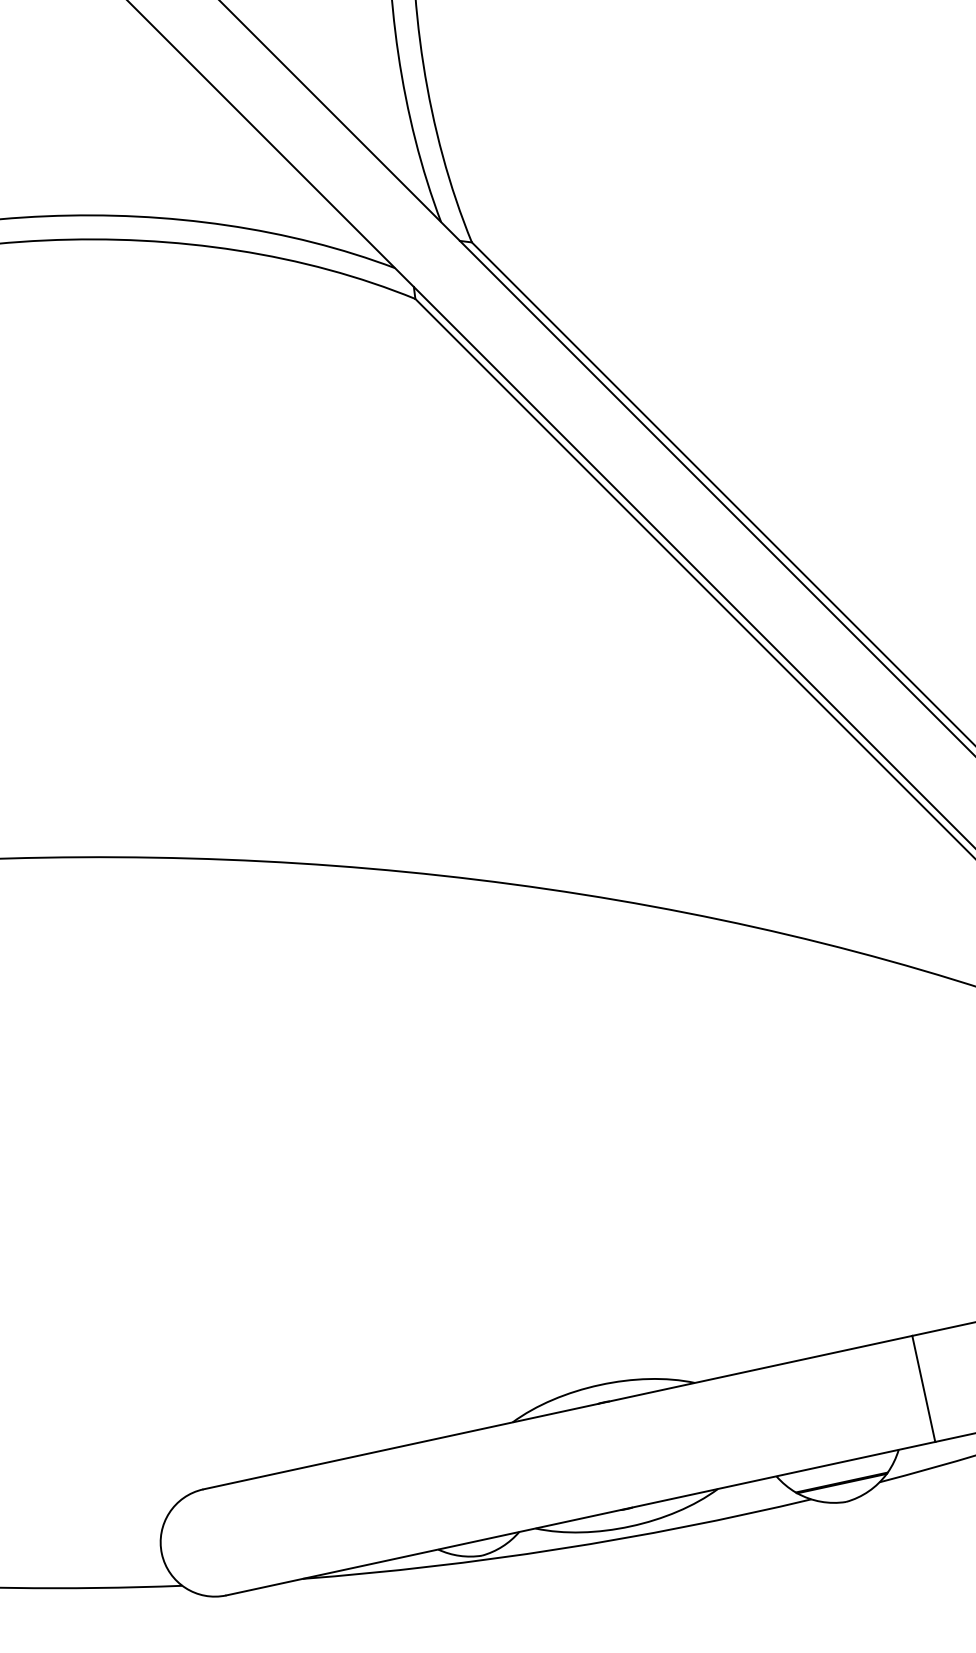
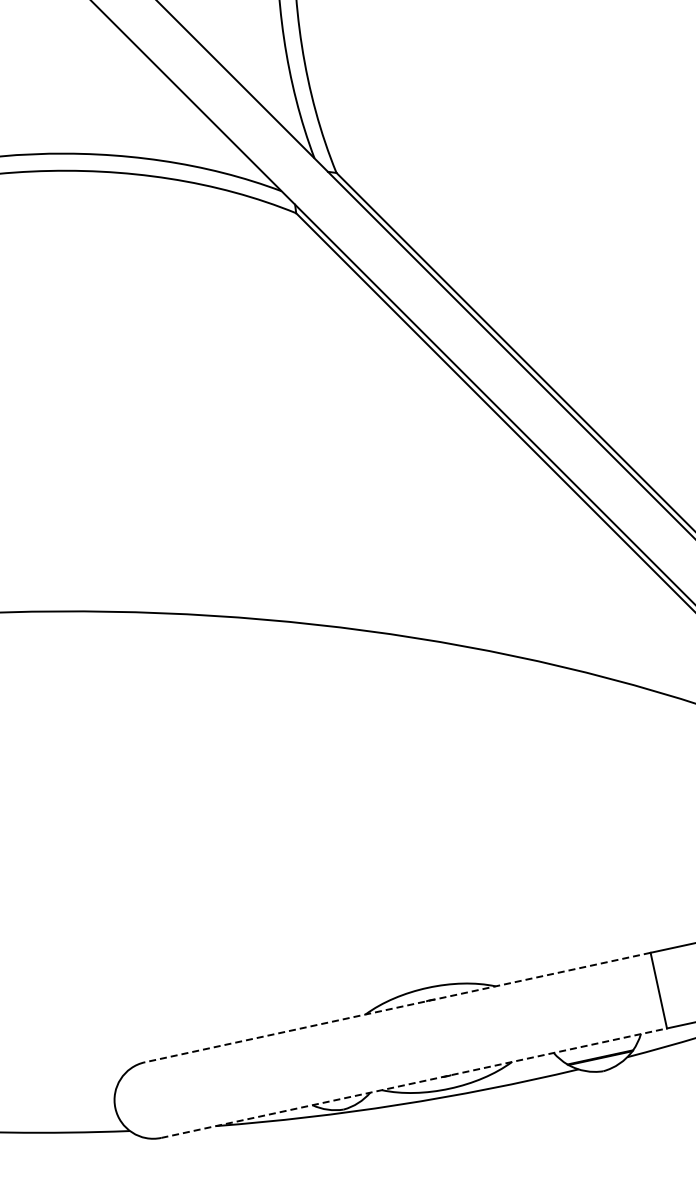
line: (557, 1412) -> (397, 1007), solid -> dashed
line: (581, 1519) -> (414, 1083), solid -> dashed

